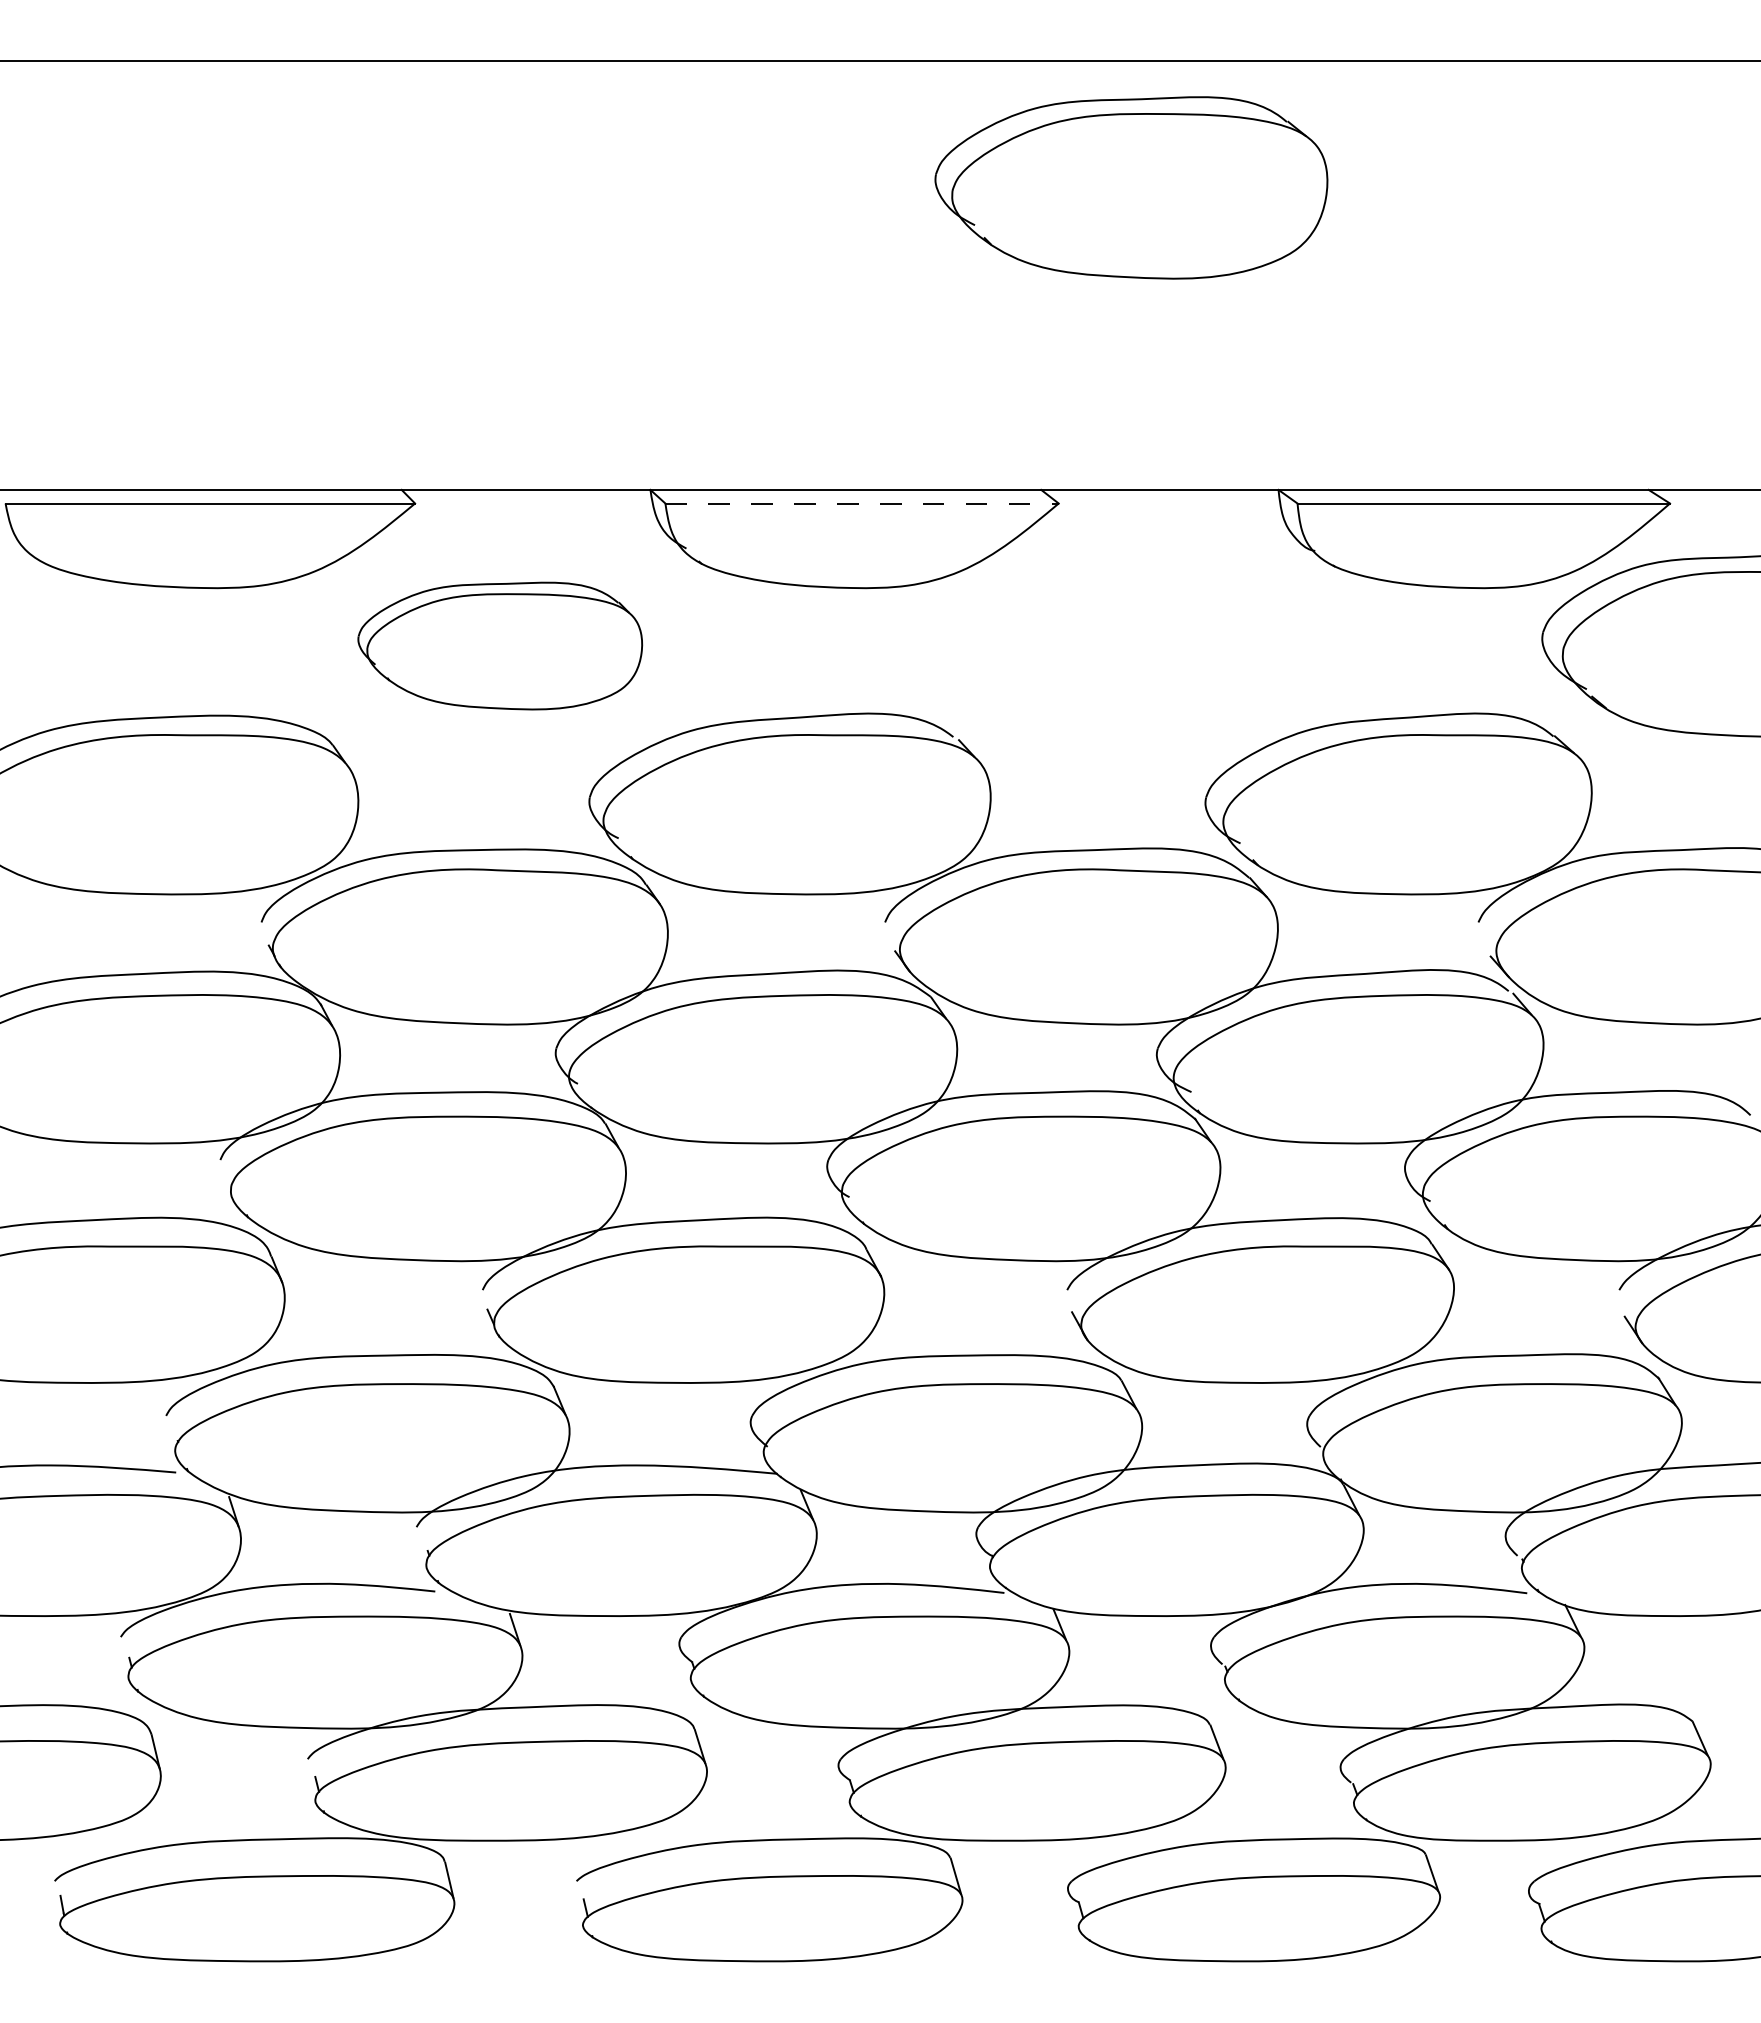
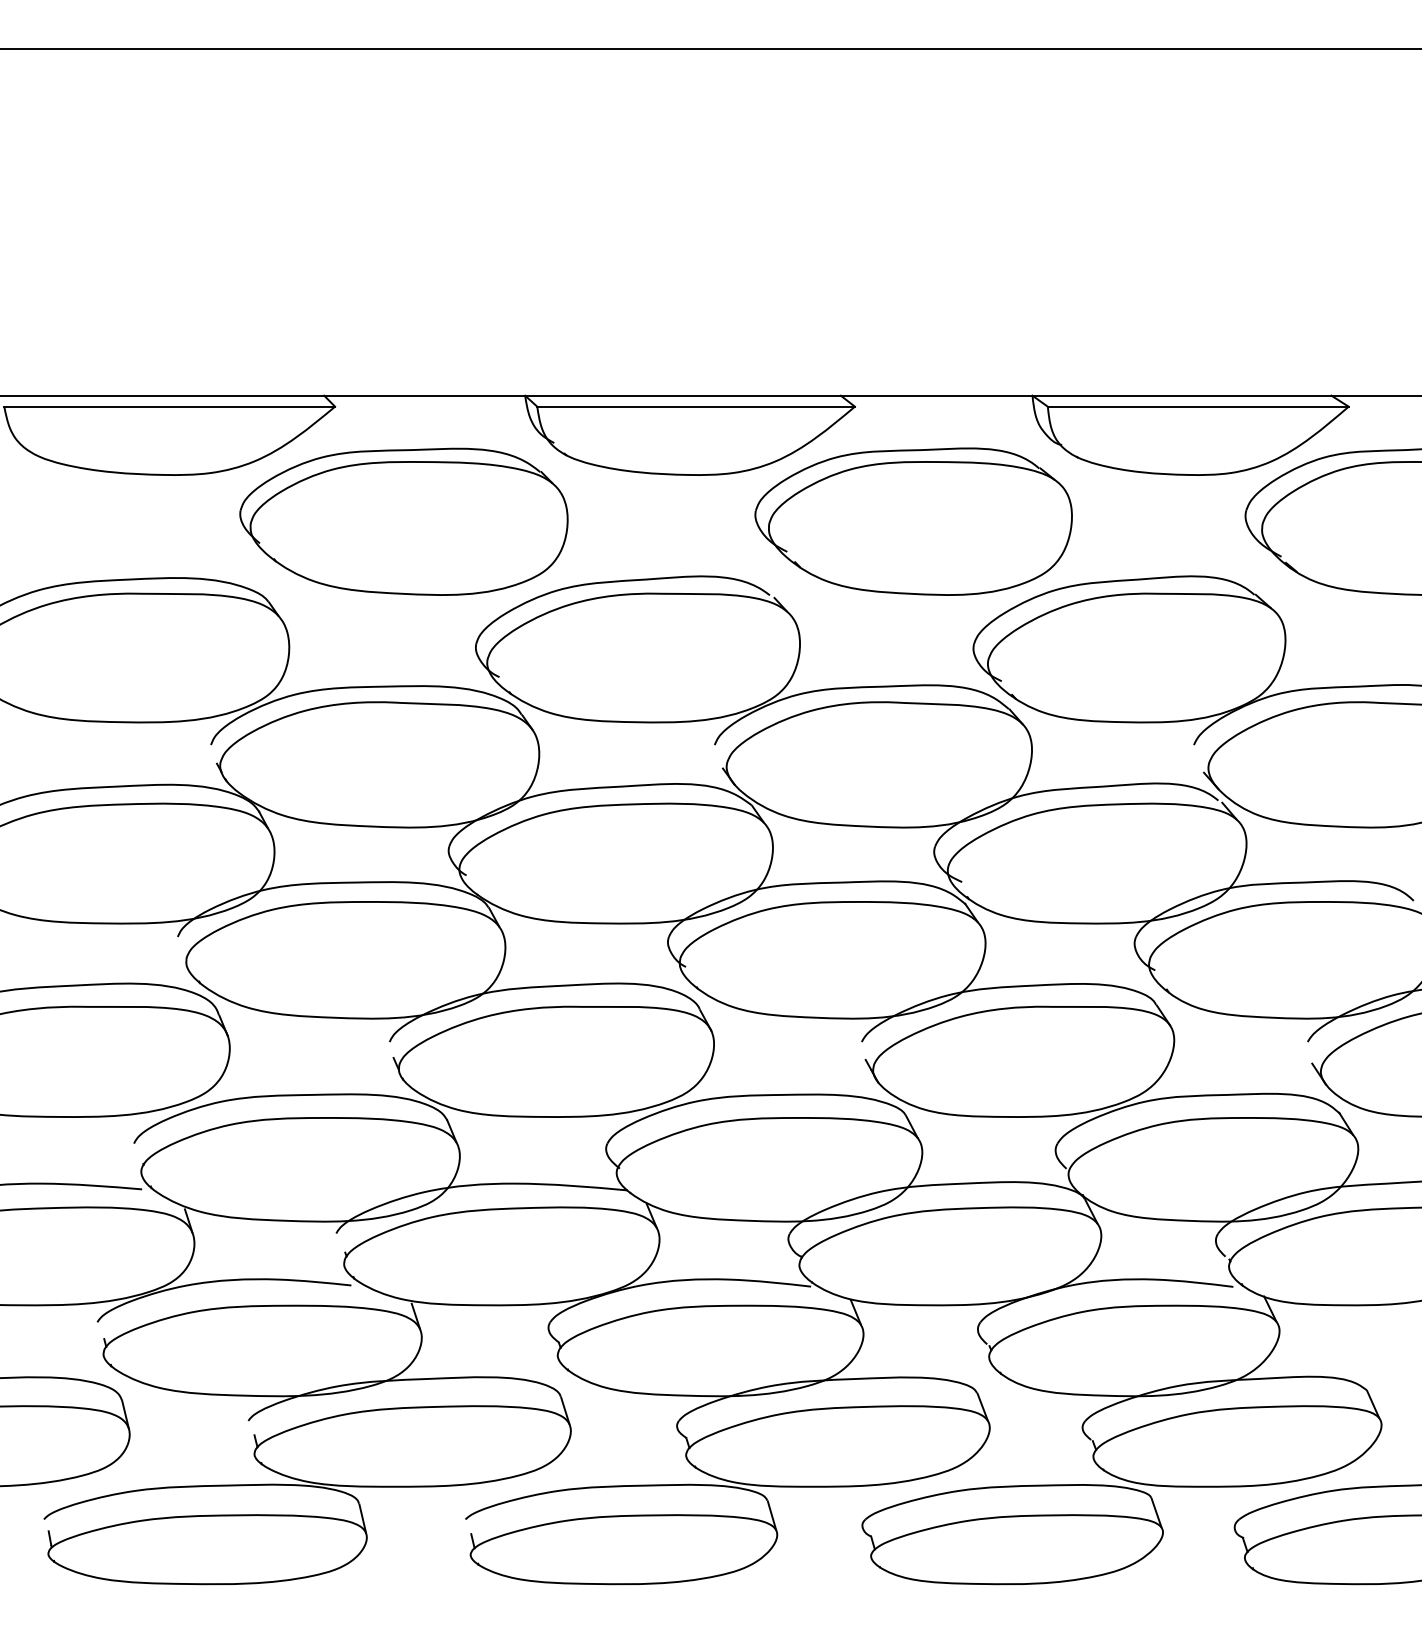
part: (1131, 187) -> (913, 521), moved
line: (862, 503) -> (696, 406), dashed -> solid
part: (499, 645) -> (403, 521), size x1.43

